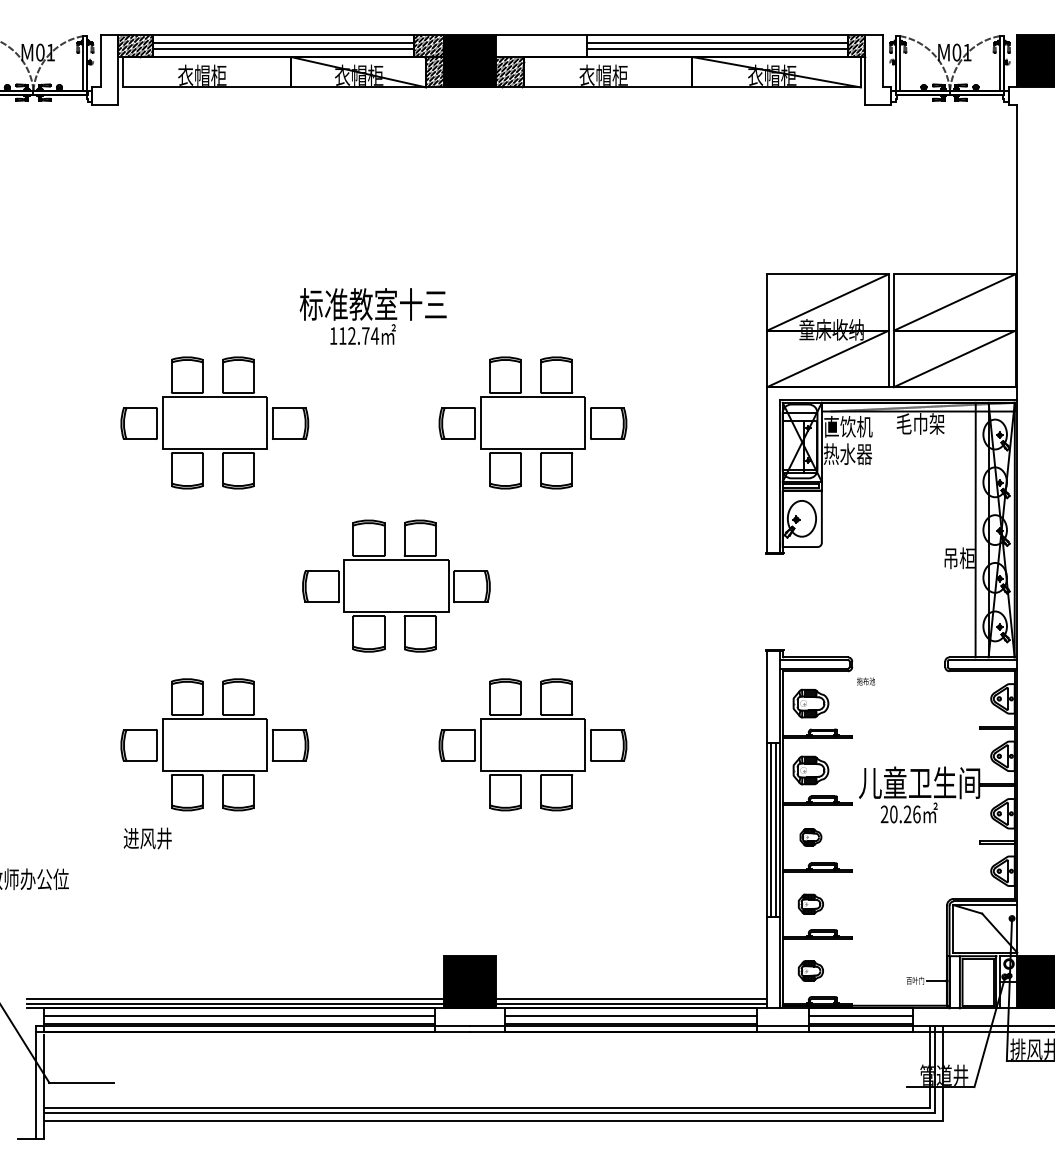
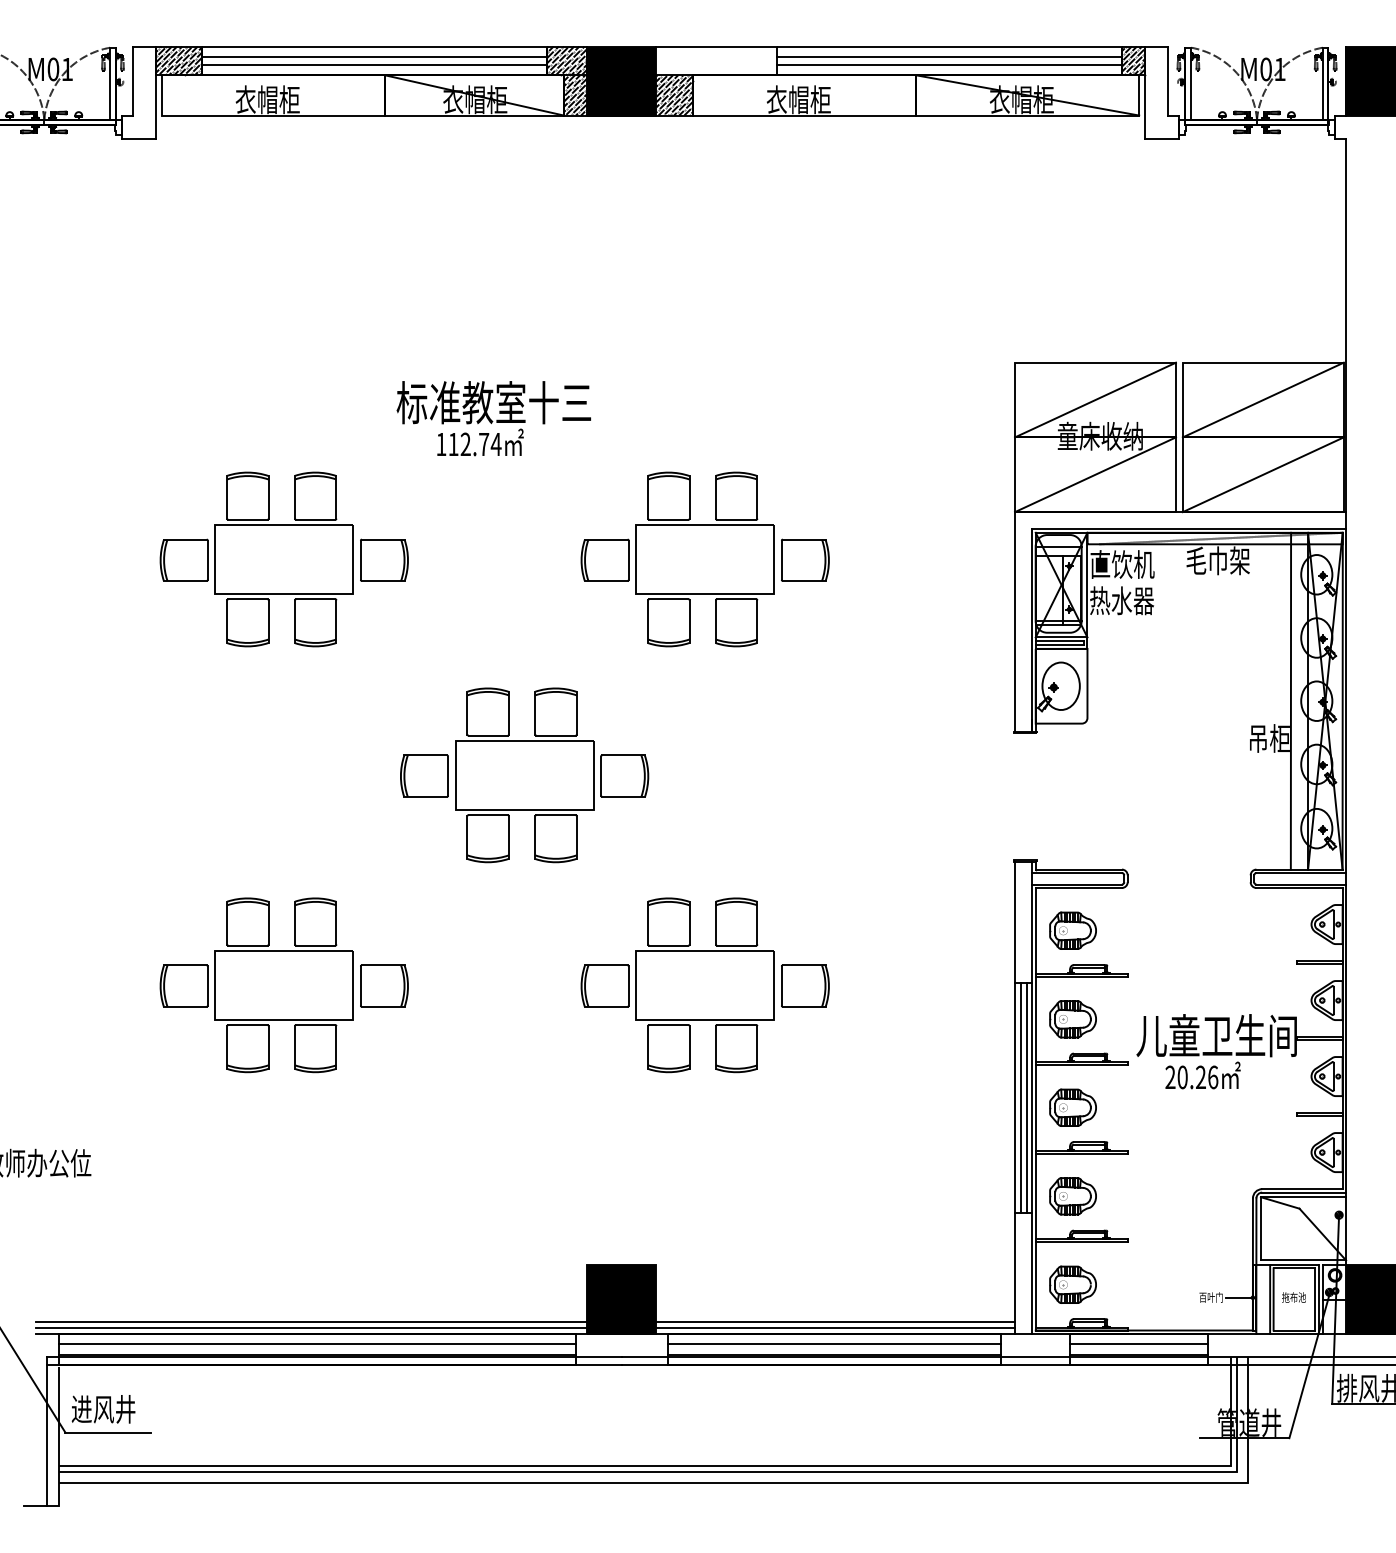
text: (865, 681) -> (1293, 1297), moved
part: (810, 837) -> (1072, 1107), size x1.67
text: (147, 838) -> (103, 1409), moved
part: (810, 904) -> (1072, 1196), size x1.43
part: (810, 970) -> (1072, 1284), size x1.43

